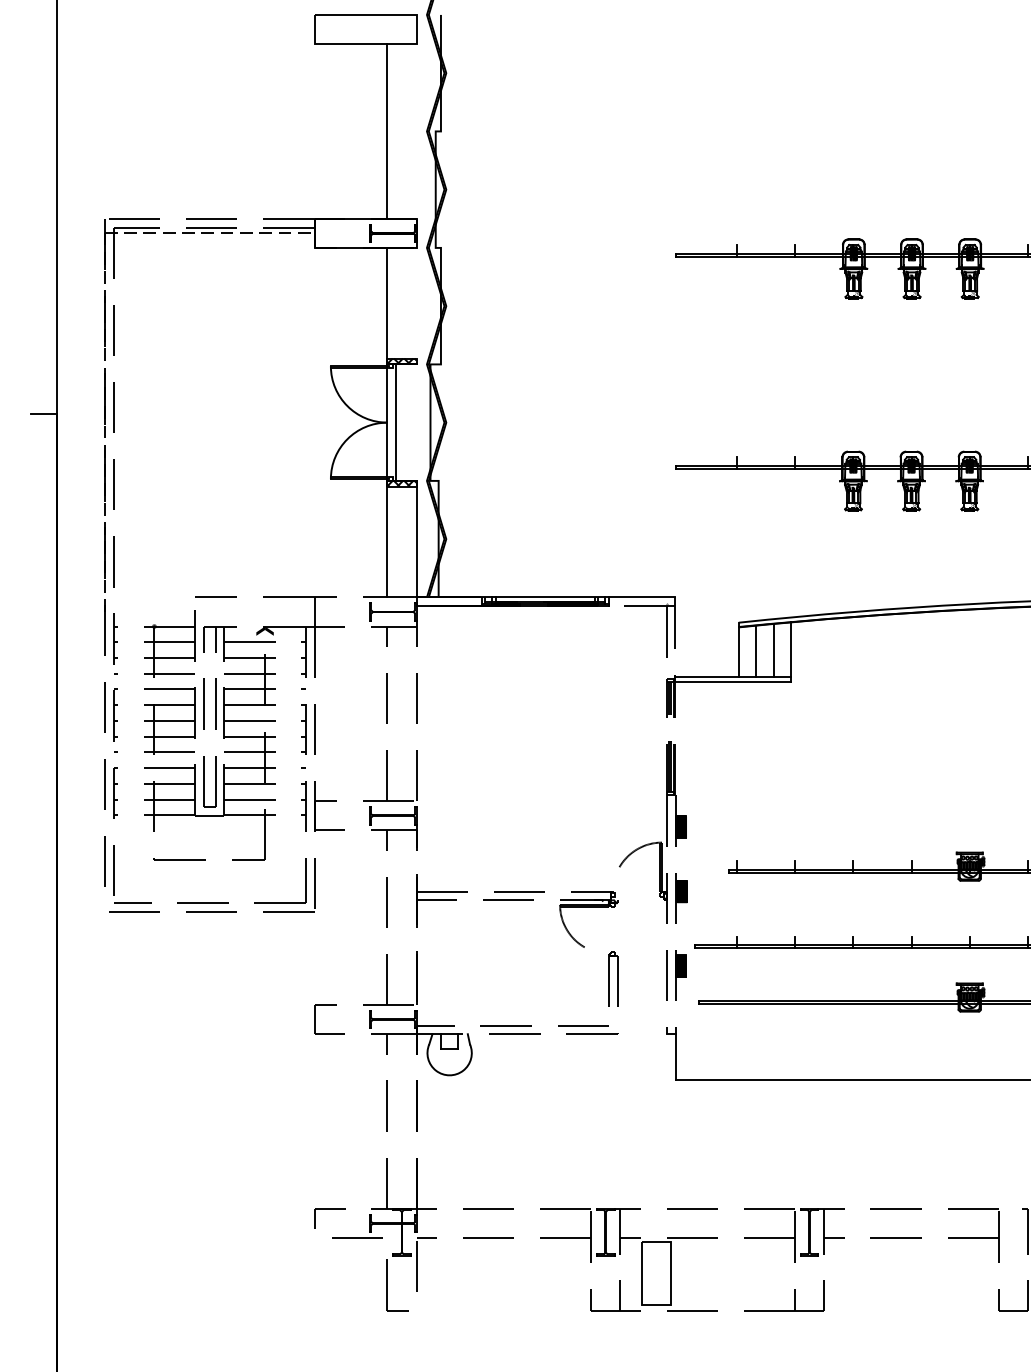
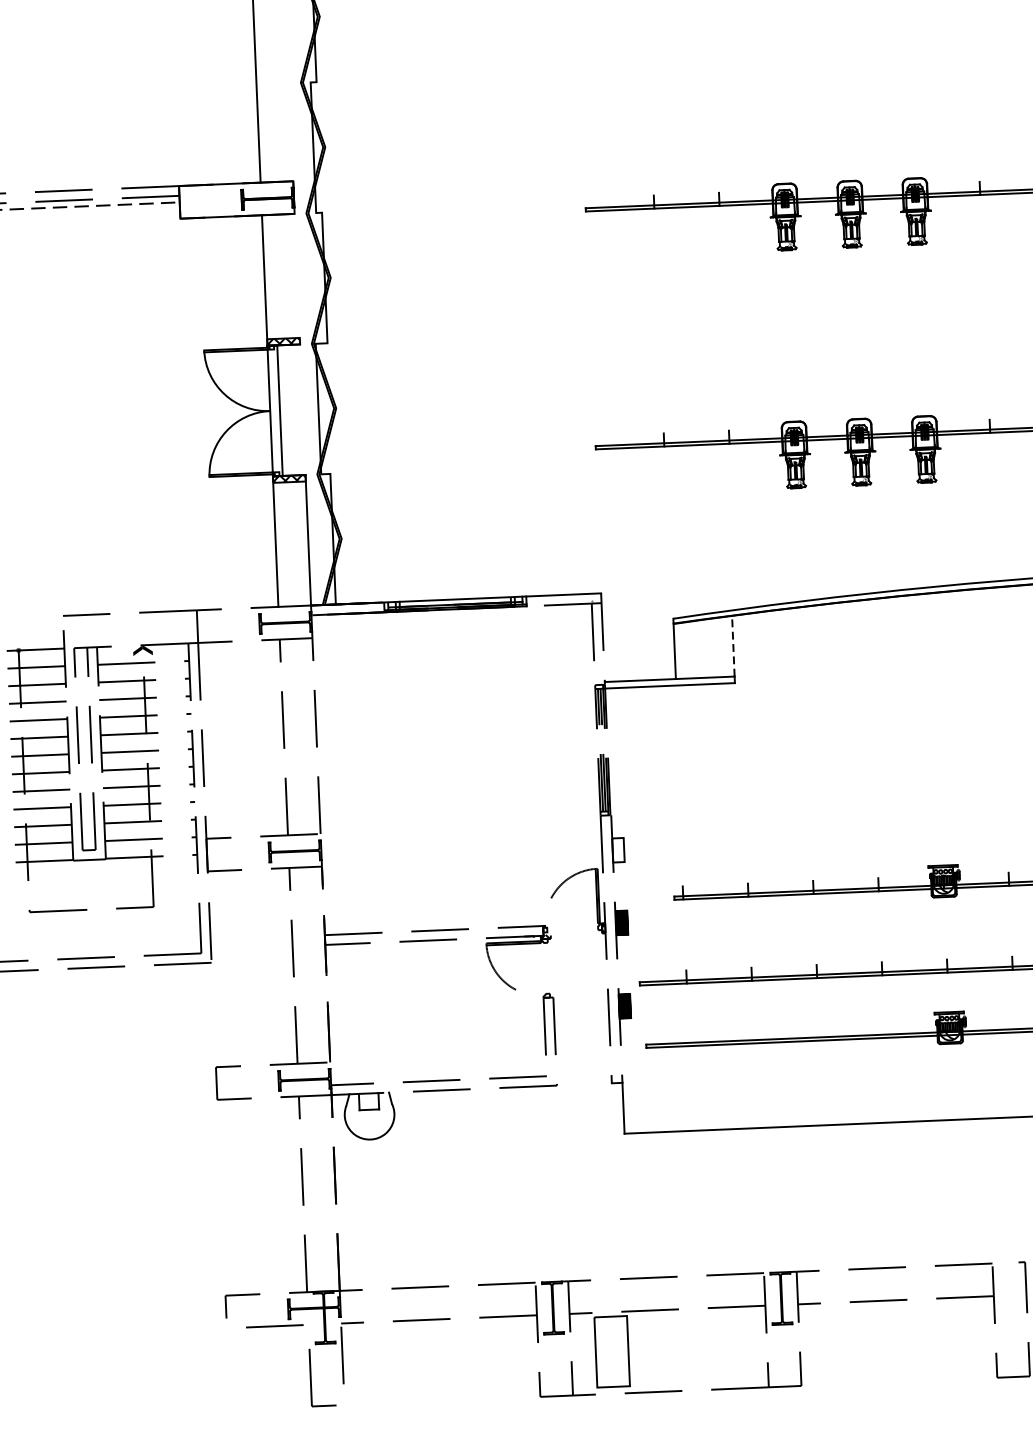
line: (791, 648) -> (733, 645), solid -> dashed
line: (773, 649) -> (713, 647), removed
line: (756, 650) -> (694, 649), removed
hatch: (681, 826) -> (618, 849), removed

